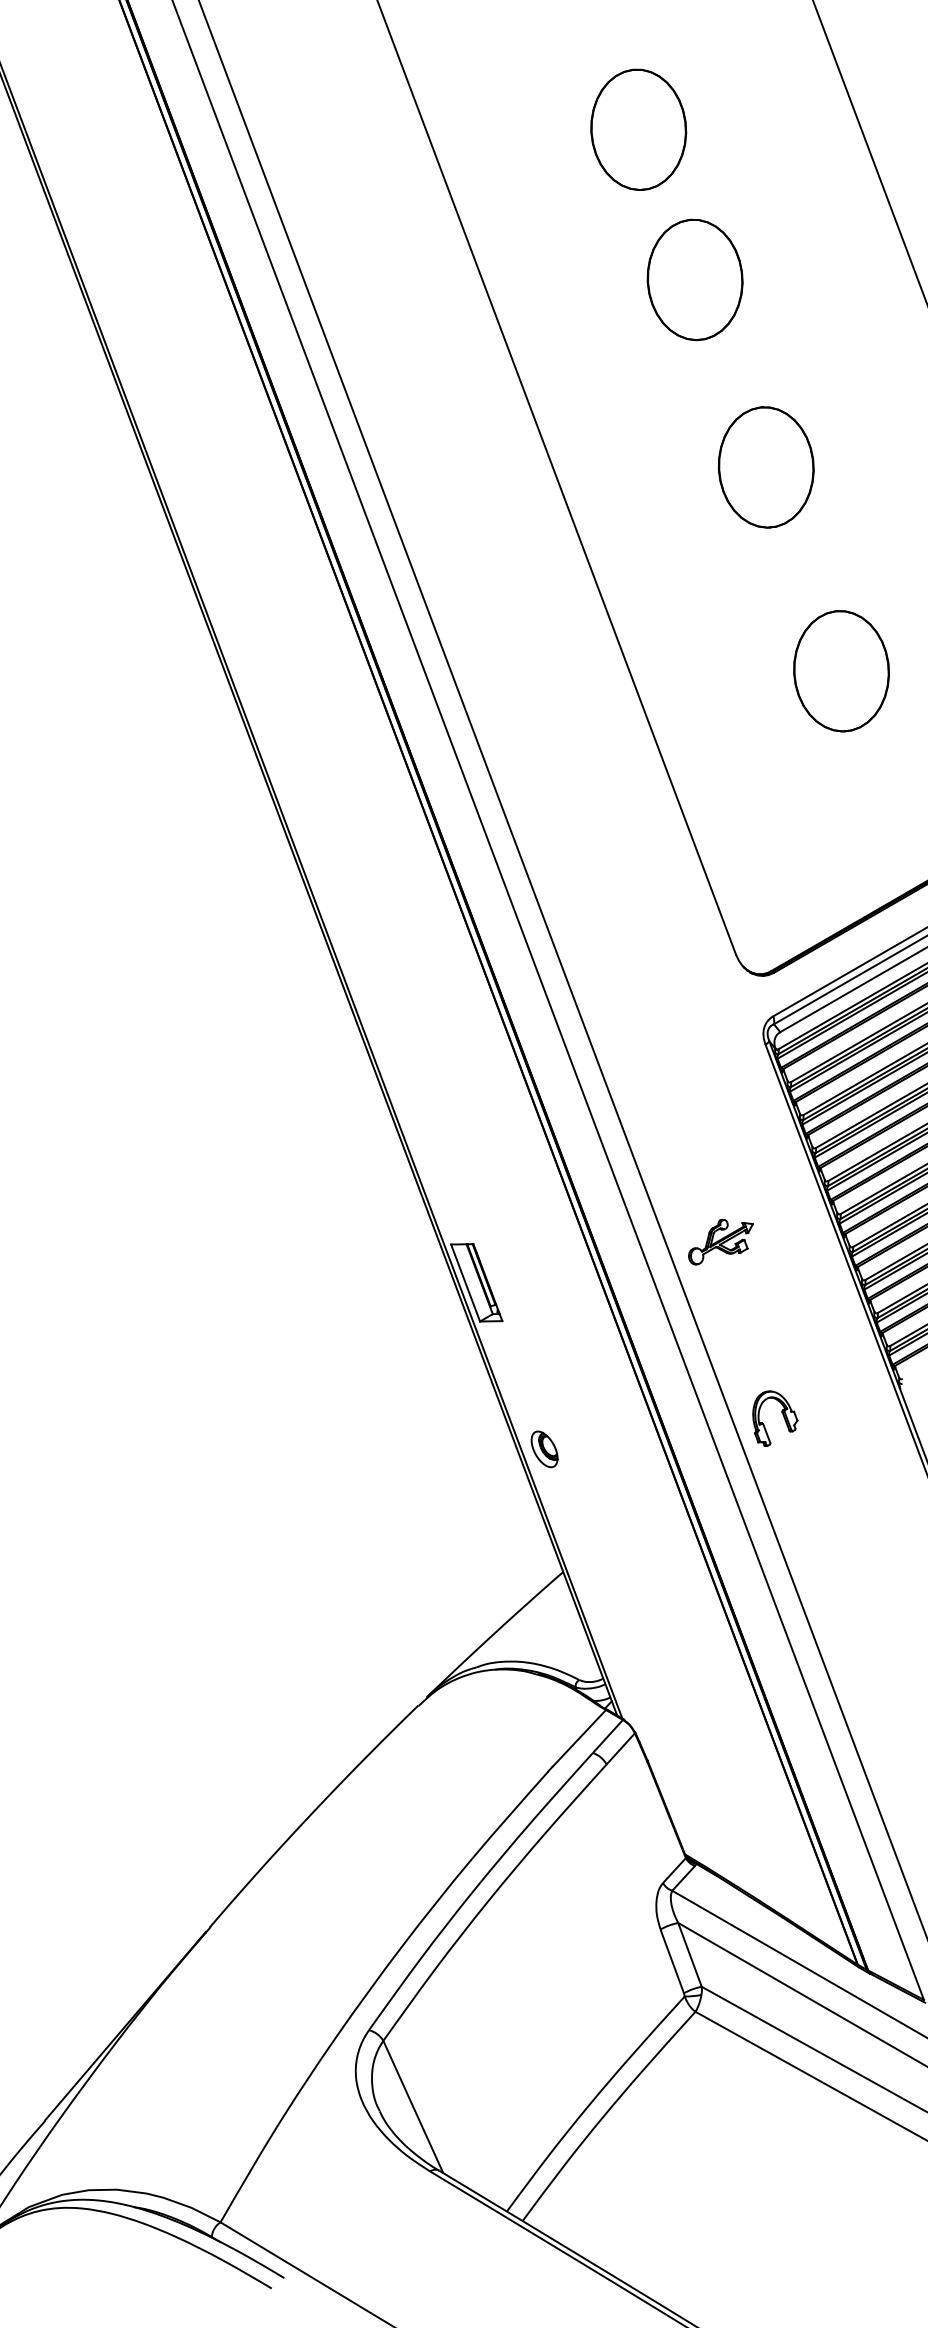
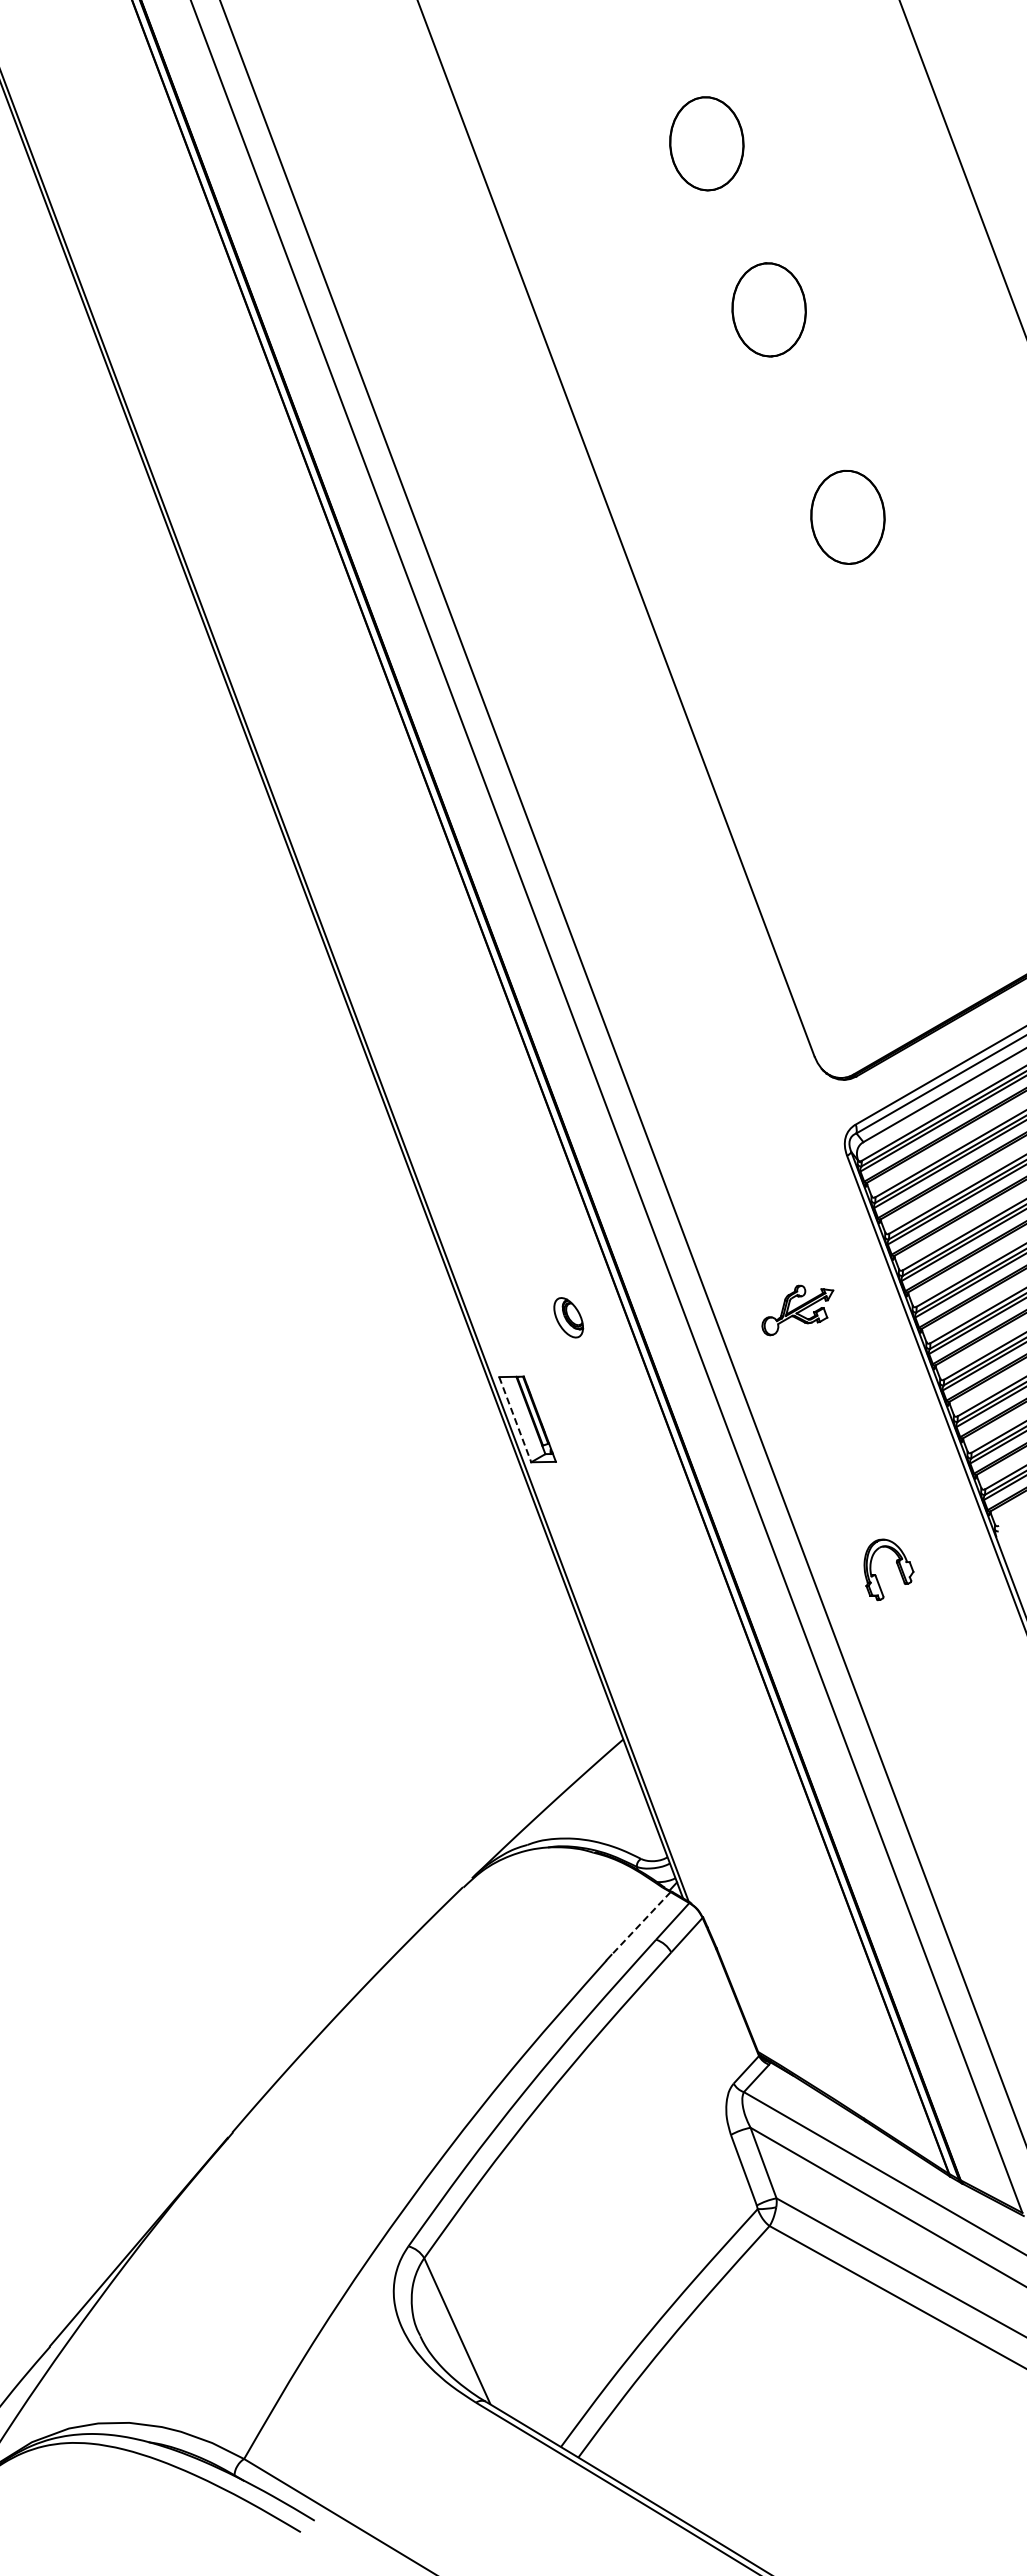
part: (638, 129) -> (706, 143), size x0.7
part: (694, 279) -> (768, 309), size x0.7
part: (765, 467) -> (847, 517), size x0.7
part: (840, 670) -> (930, 742), removed
part: (720, 1242) -> (797, 1310), moved
line: (465, 1283) -> (515, 1420), solid -> dashed
part: (783, 1416) -> (897, 1567), moved
part: (544, 1449) -> (568, 1317), moved
line: (578, 1738) -> (640, 1923), solid -> dashed

